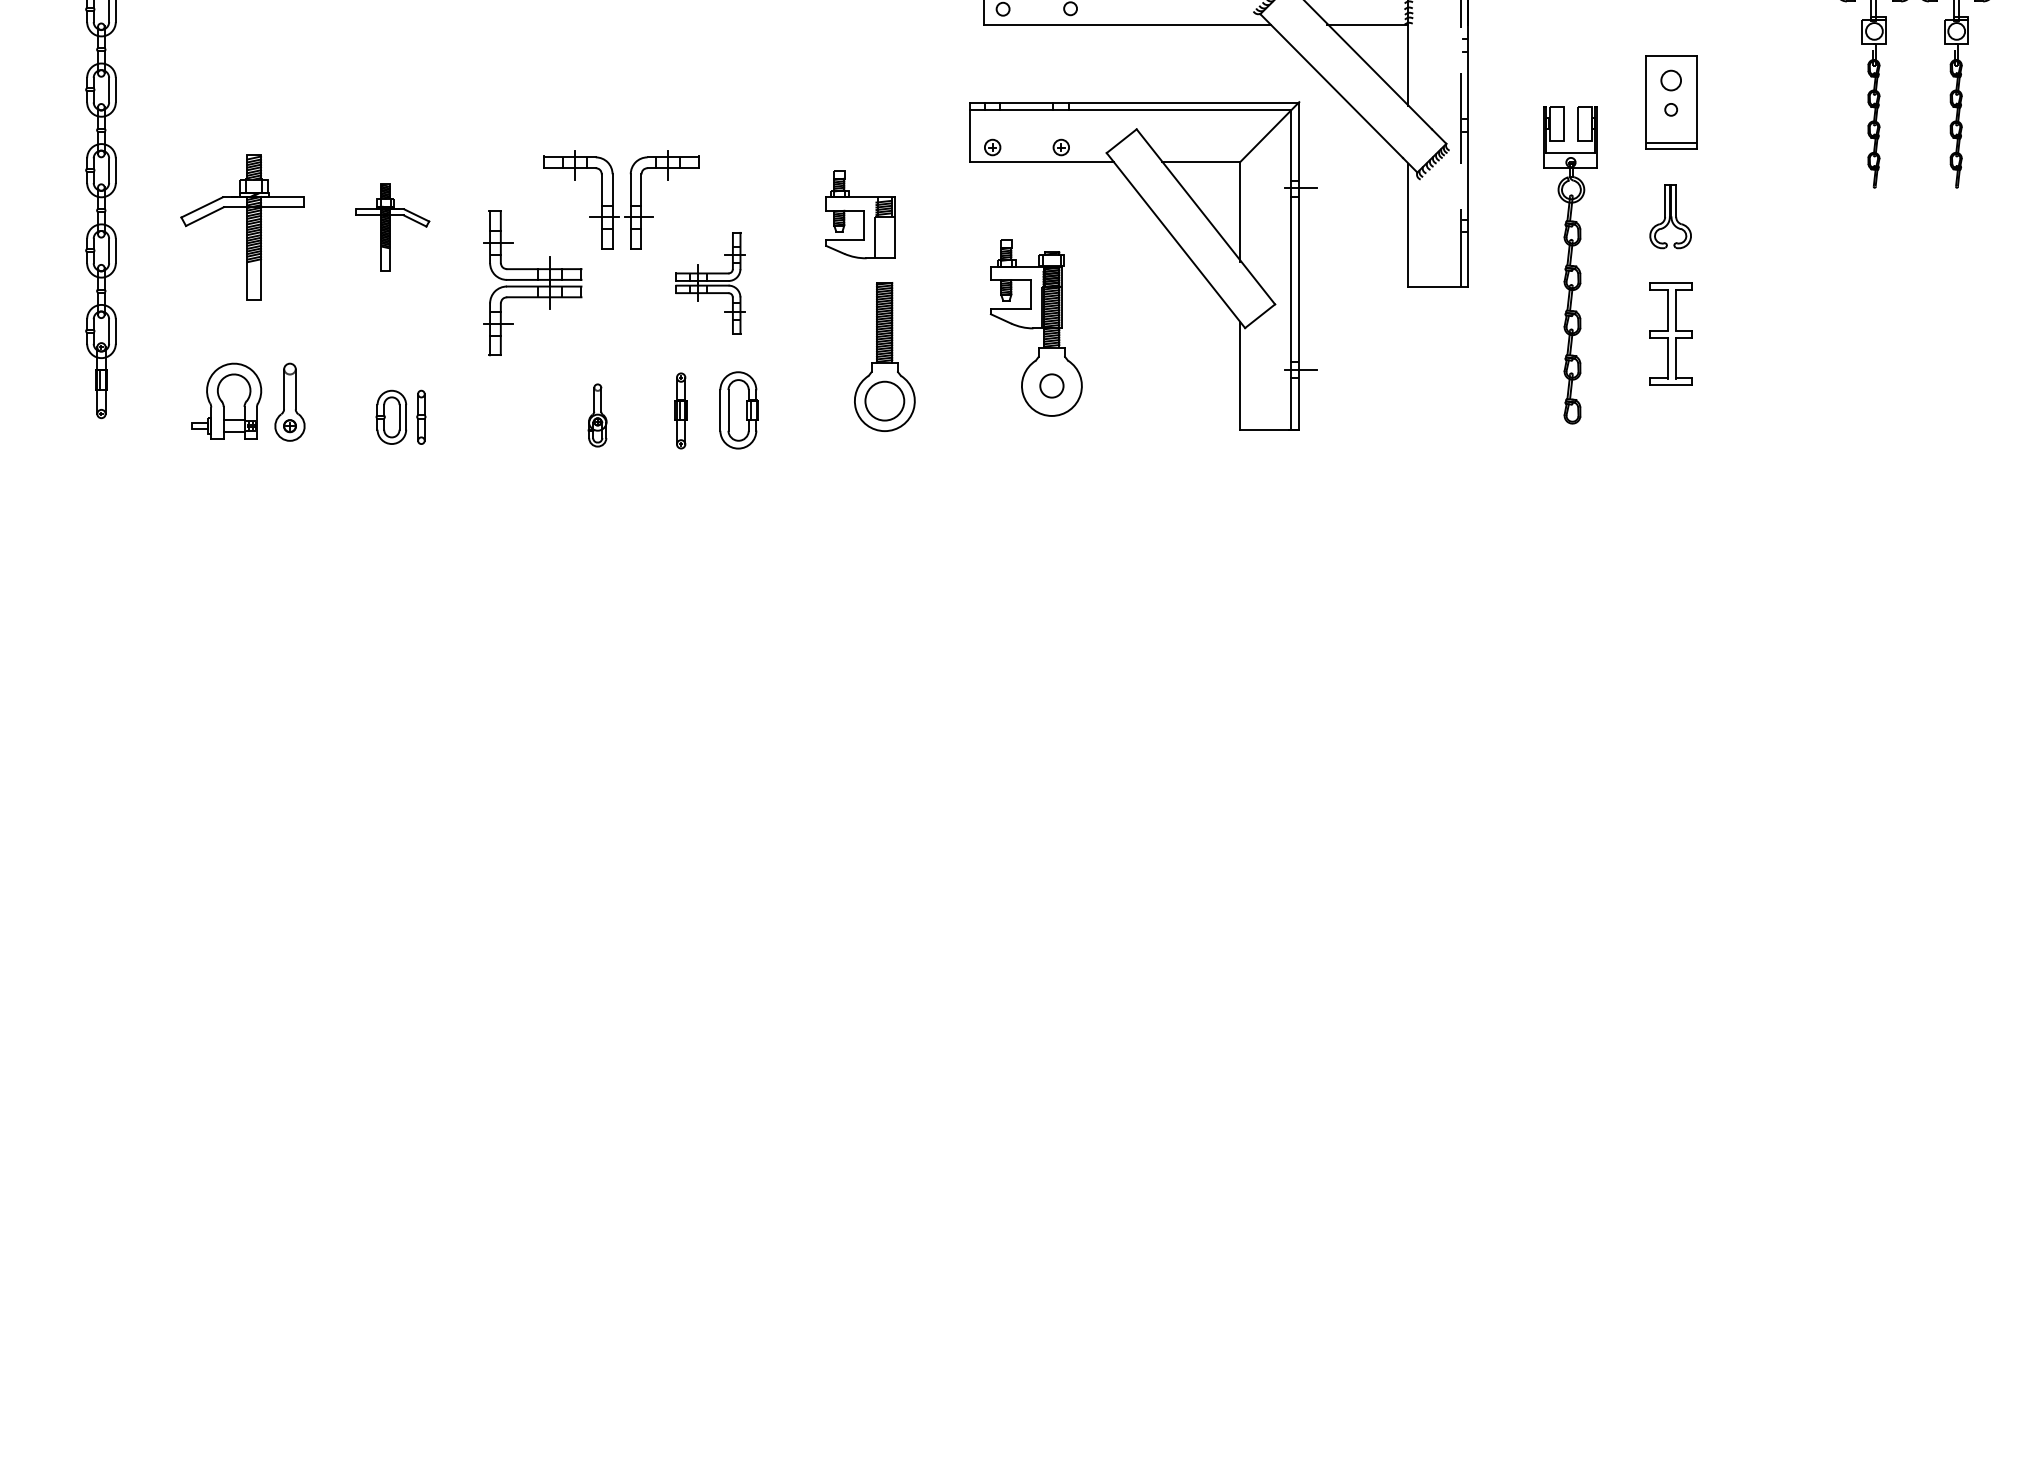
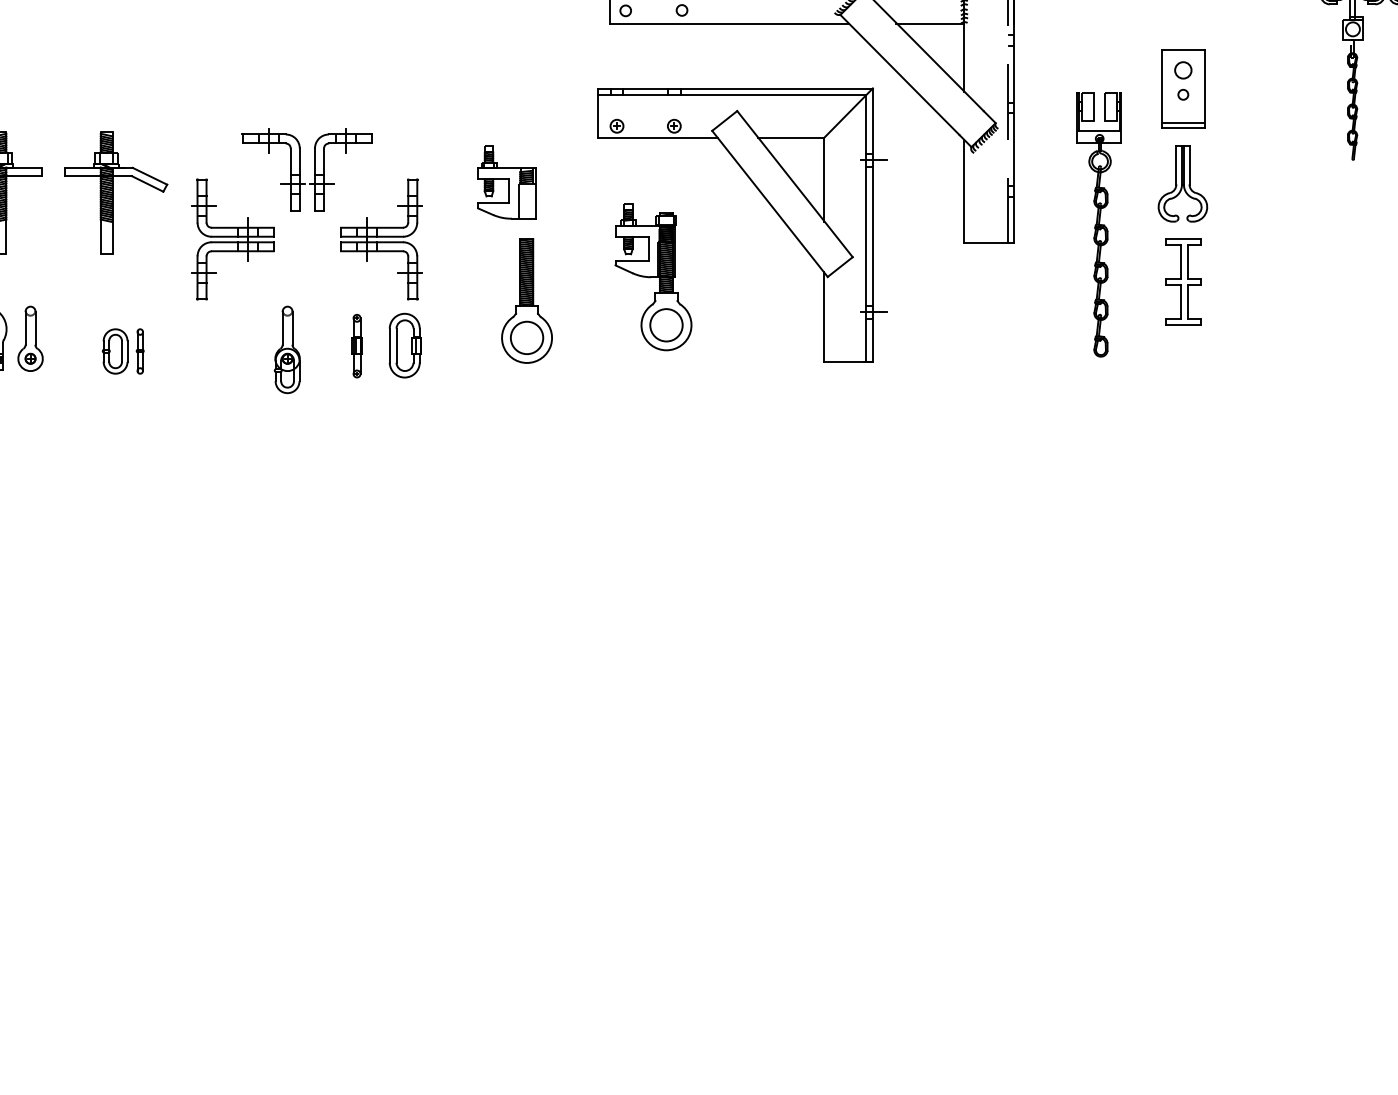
part: (1670, 216) -> (1182, 183), size x1.43
part: (392, 227) -> (116, 193), size x1.67
part: (710, 283) -> (381, 239), size x1.43
circle: (1051, 385) -> (666, 324), size x1.67
part: (597, 415) -> (287, 349), size x1.67

